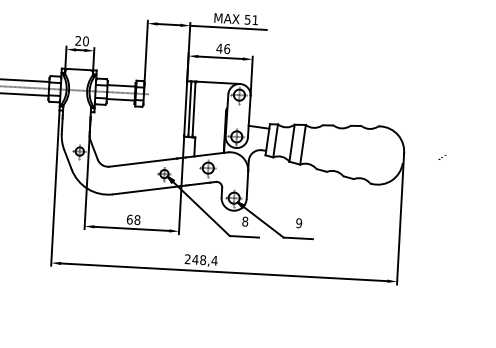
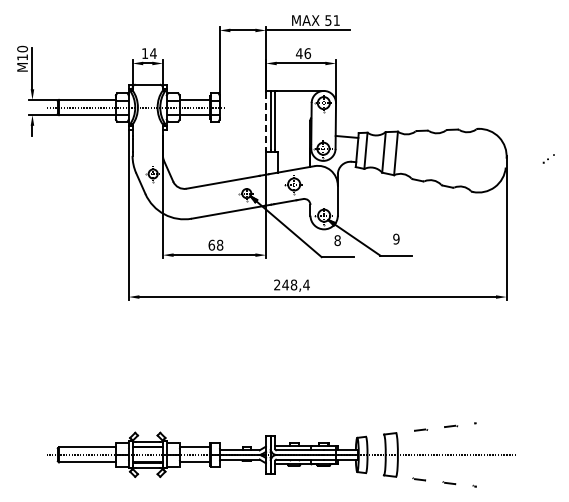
text: (82, 41) -> (149, 53), 20 -> 14
line: (186, 109) -> (266, 121), solid -> dashed
part: (442, 156) -> (548, 158), size x1.6

